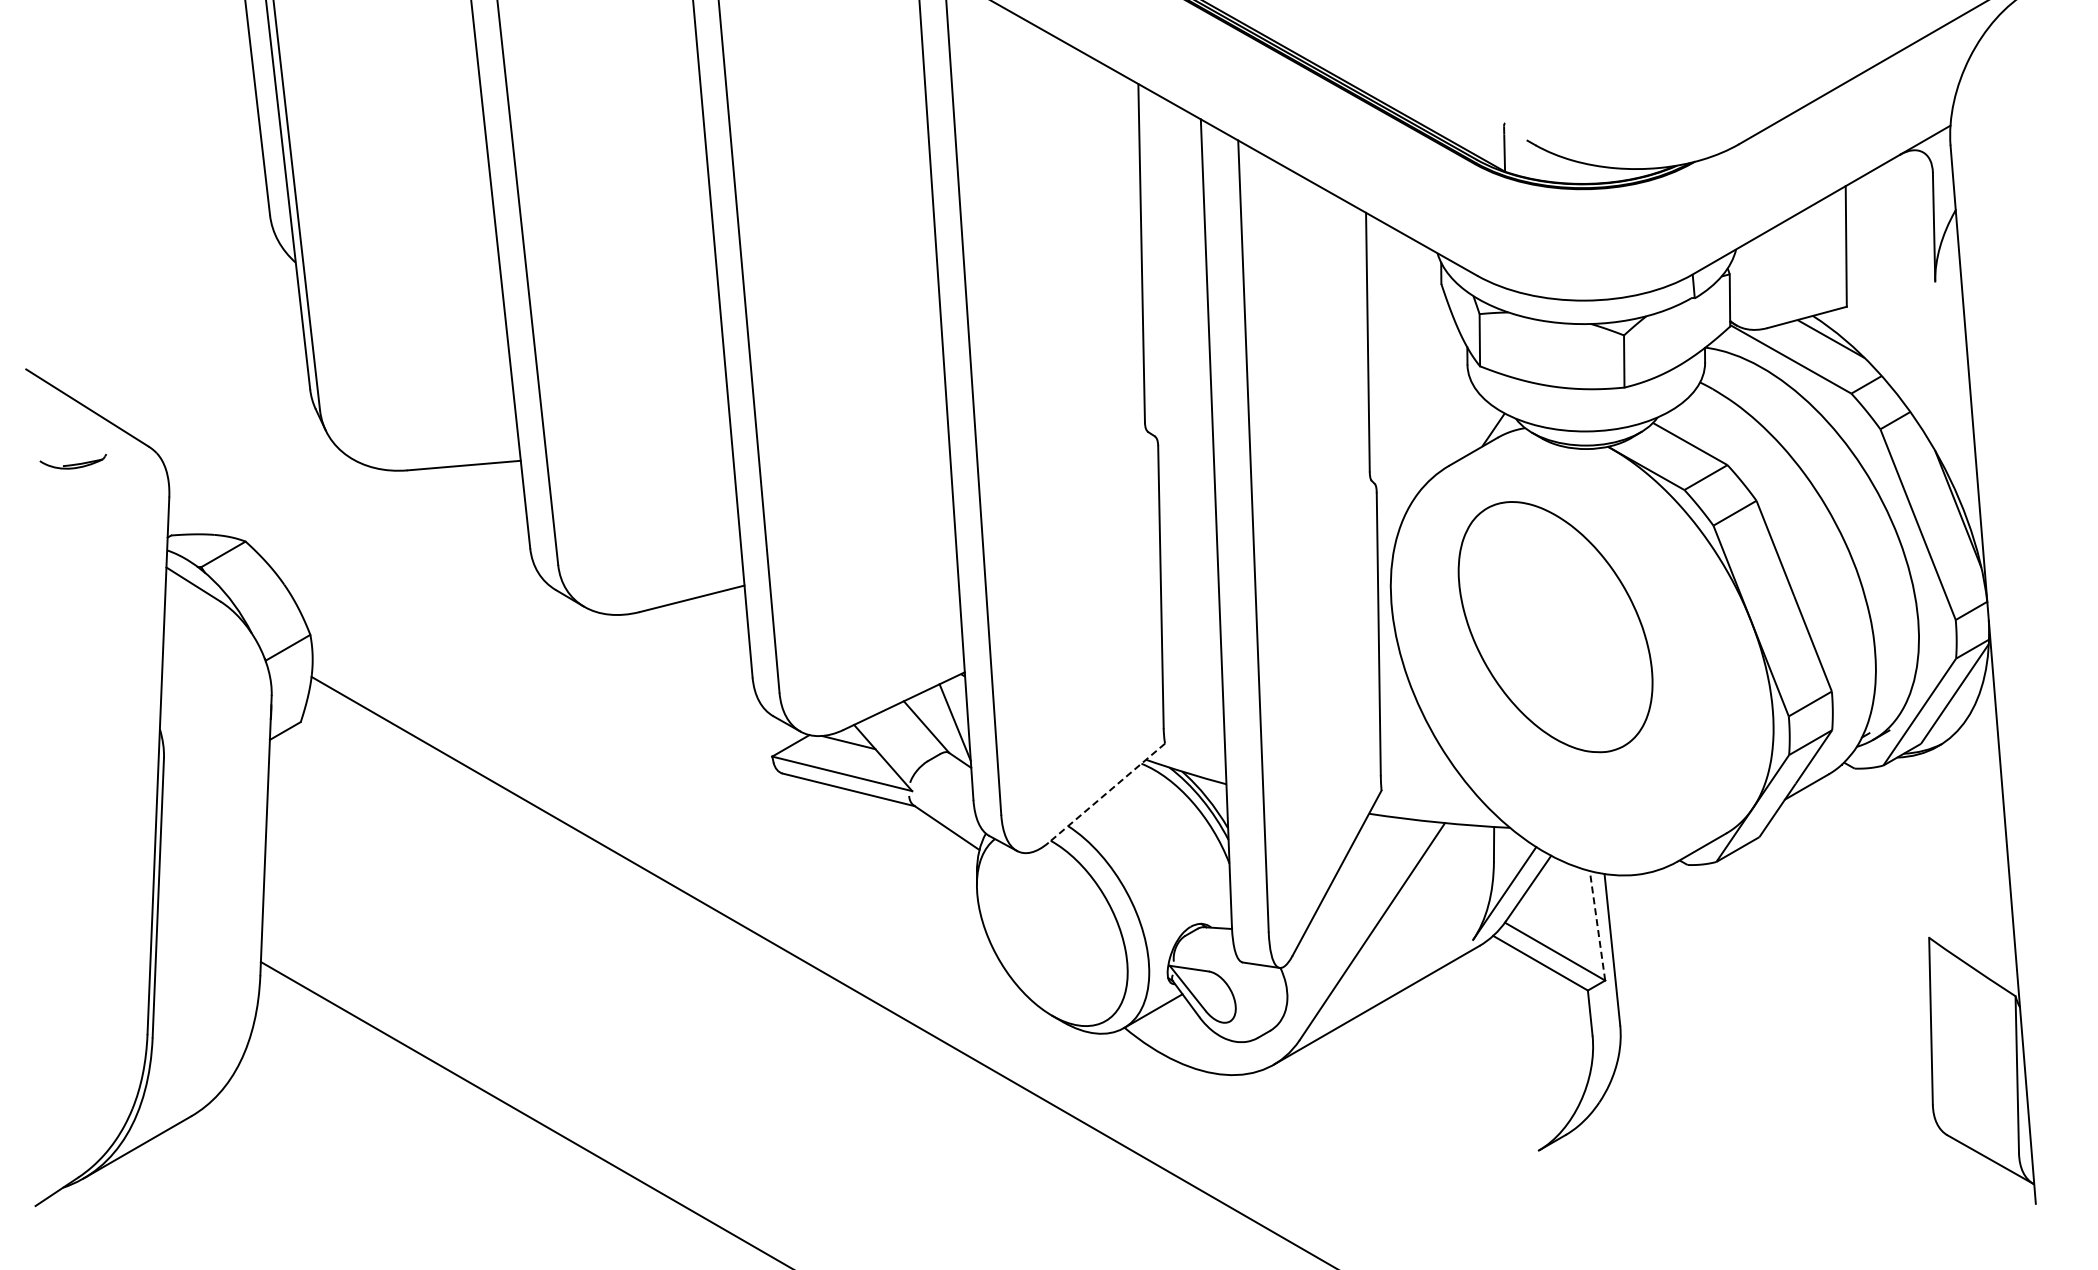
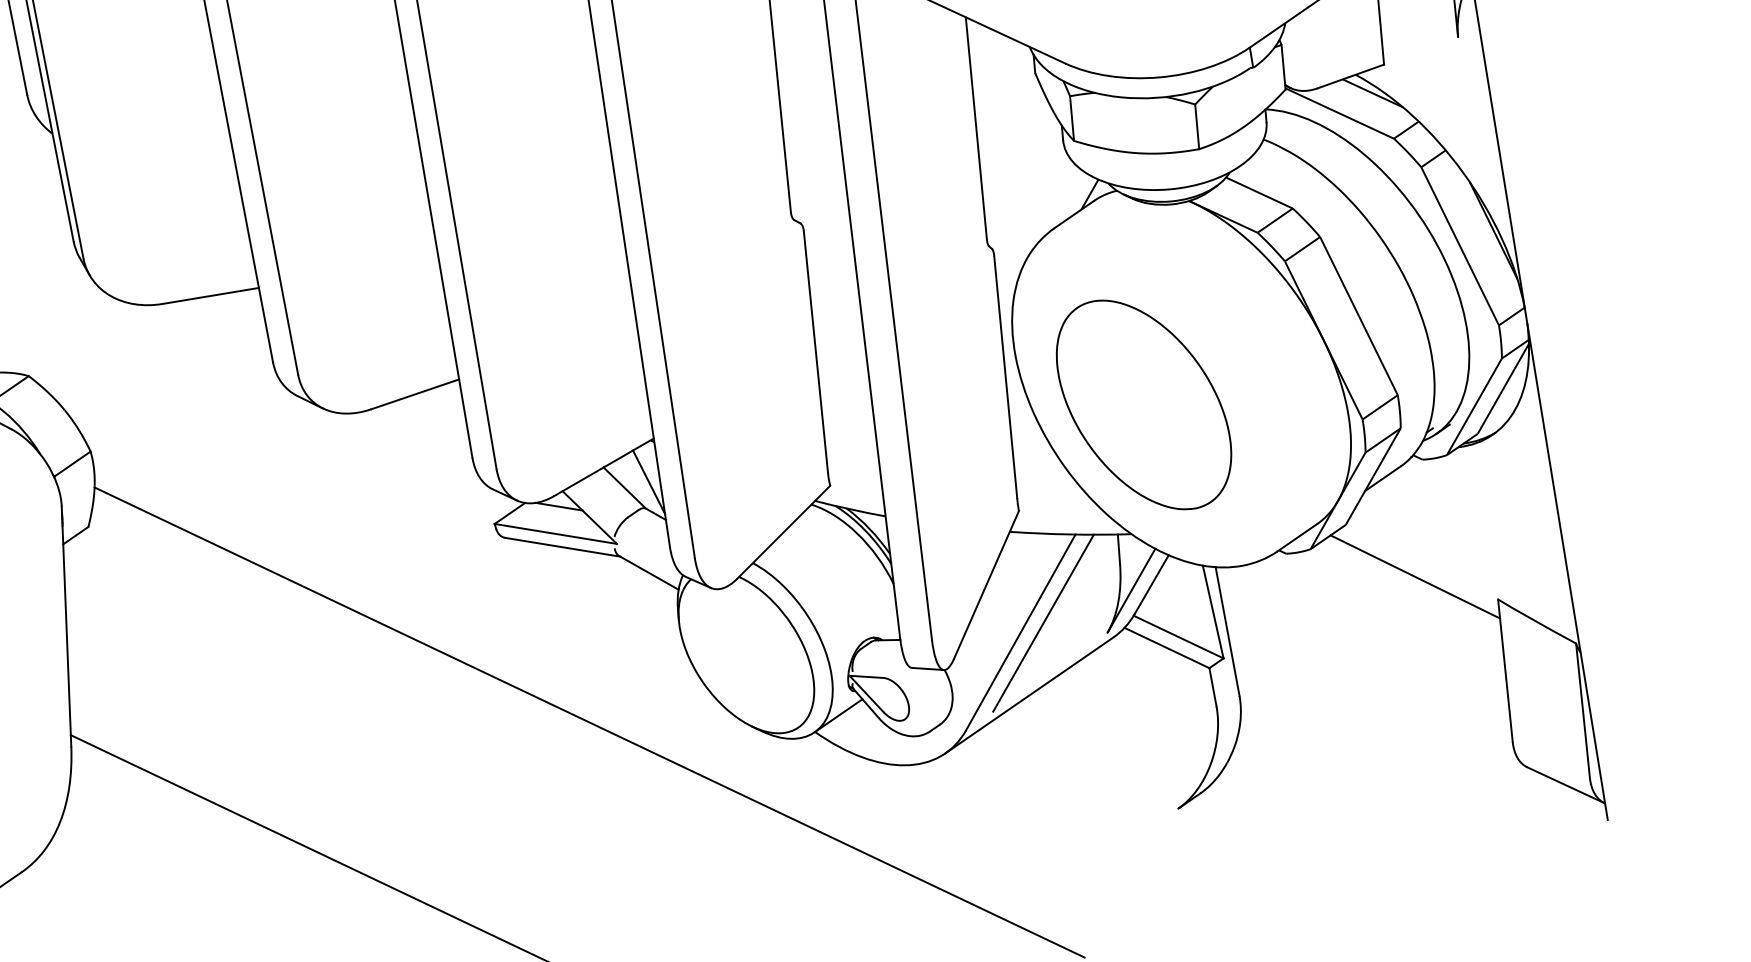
part: (1555, 627) -> (1143, 405), moved
line: (1106, 793) -> (783, 532), dashed -> solid
line: (1834, 903) -> (1414, 576), added
line: (1399, 922) -> (1043, 622), added
line: (1597, 925) -> (1213, 611), dashed -> solid

